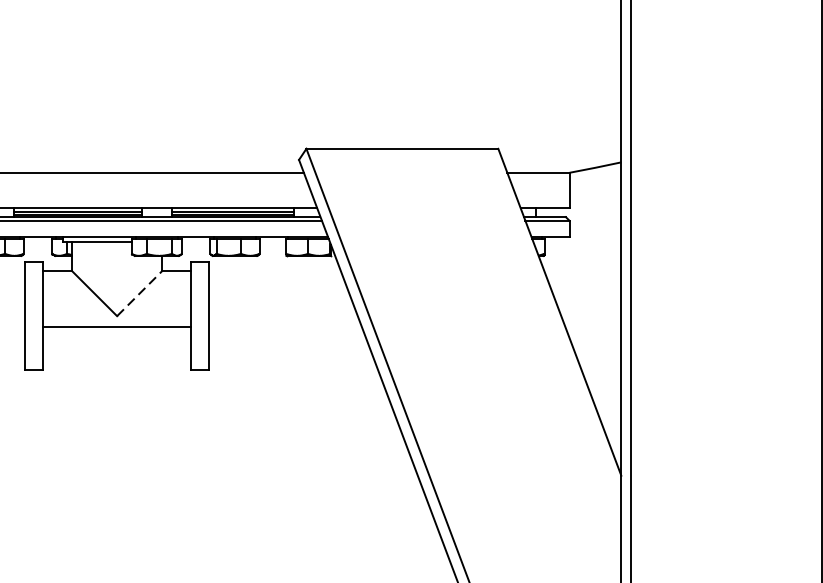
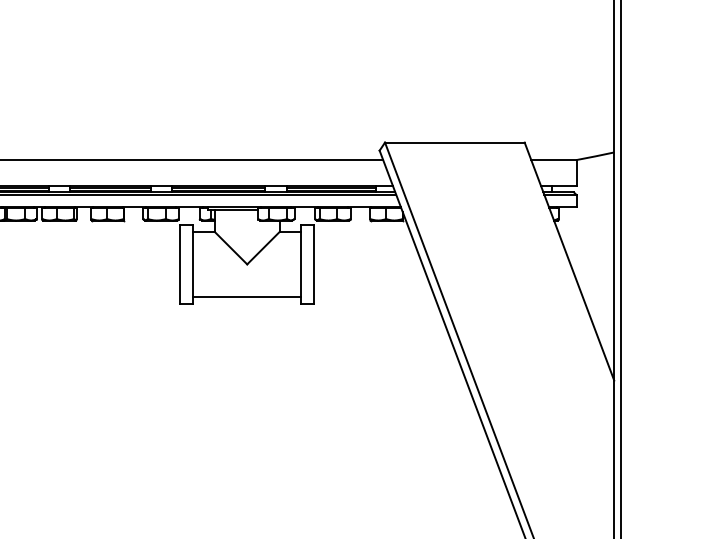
line: (139, 292) -> (263, 247), dashed -> solid
line: (117, 327) -> (247, 297), moved

